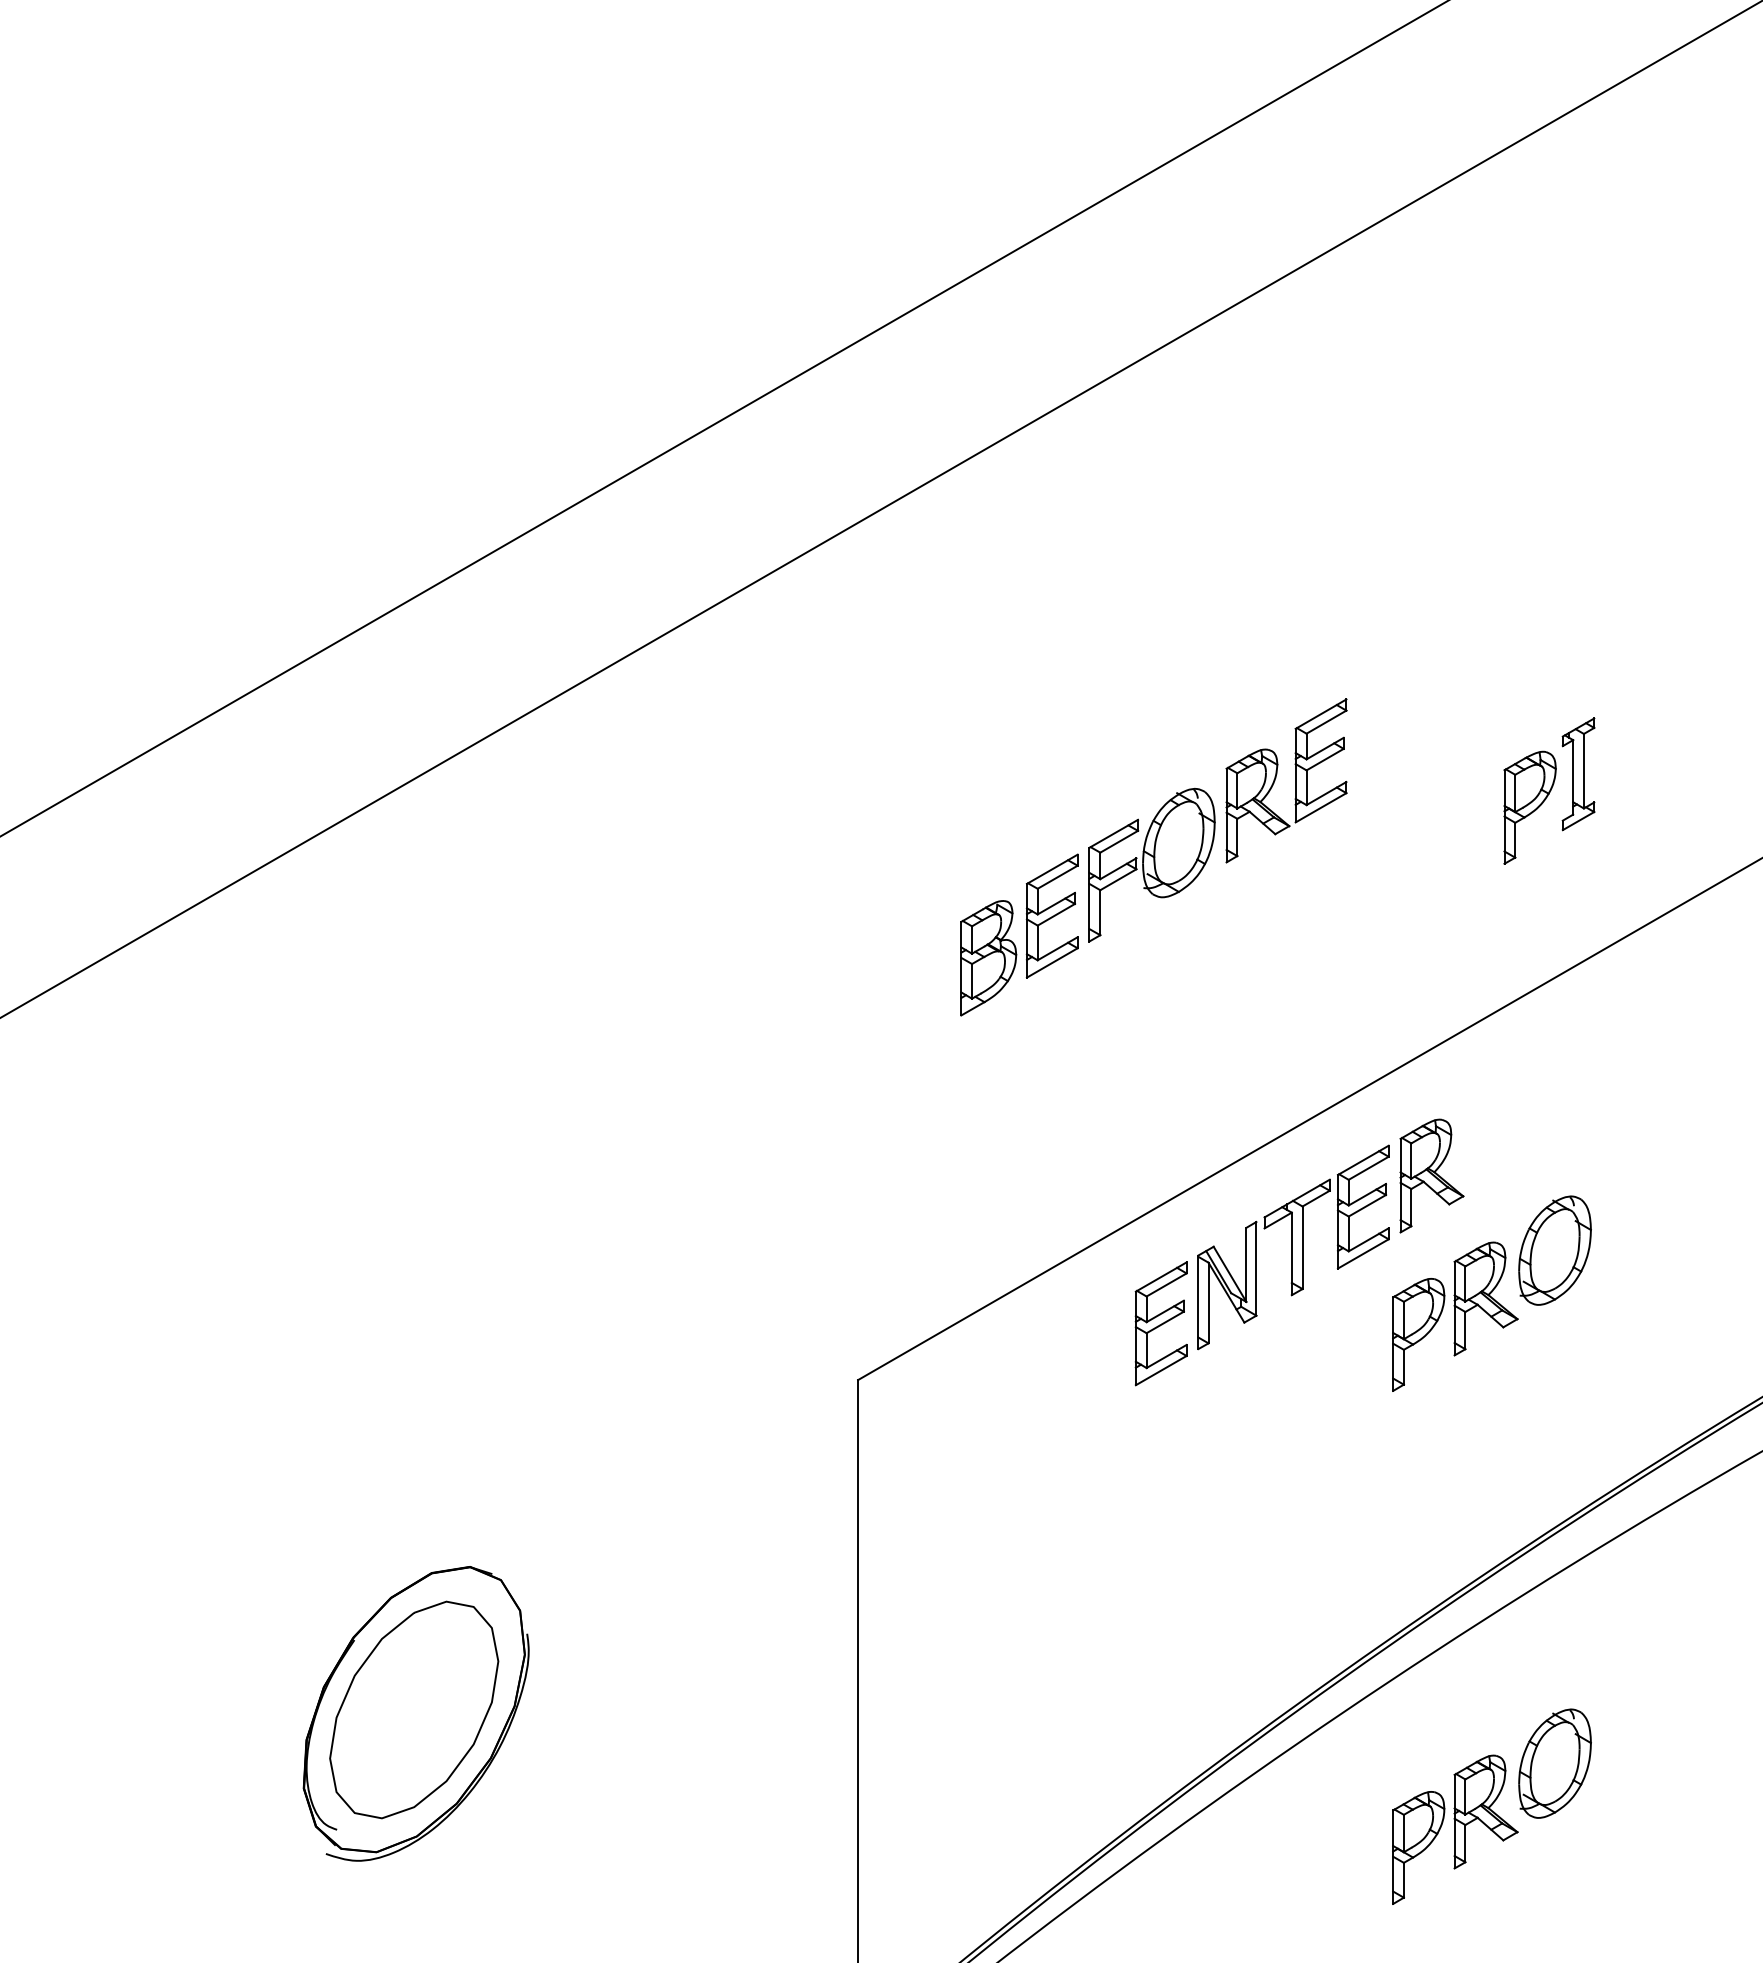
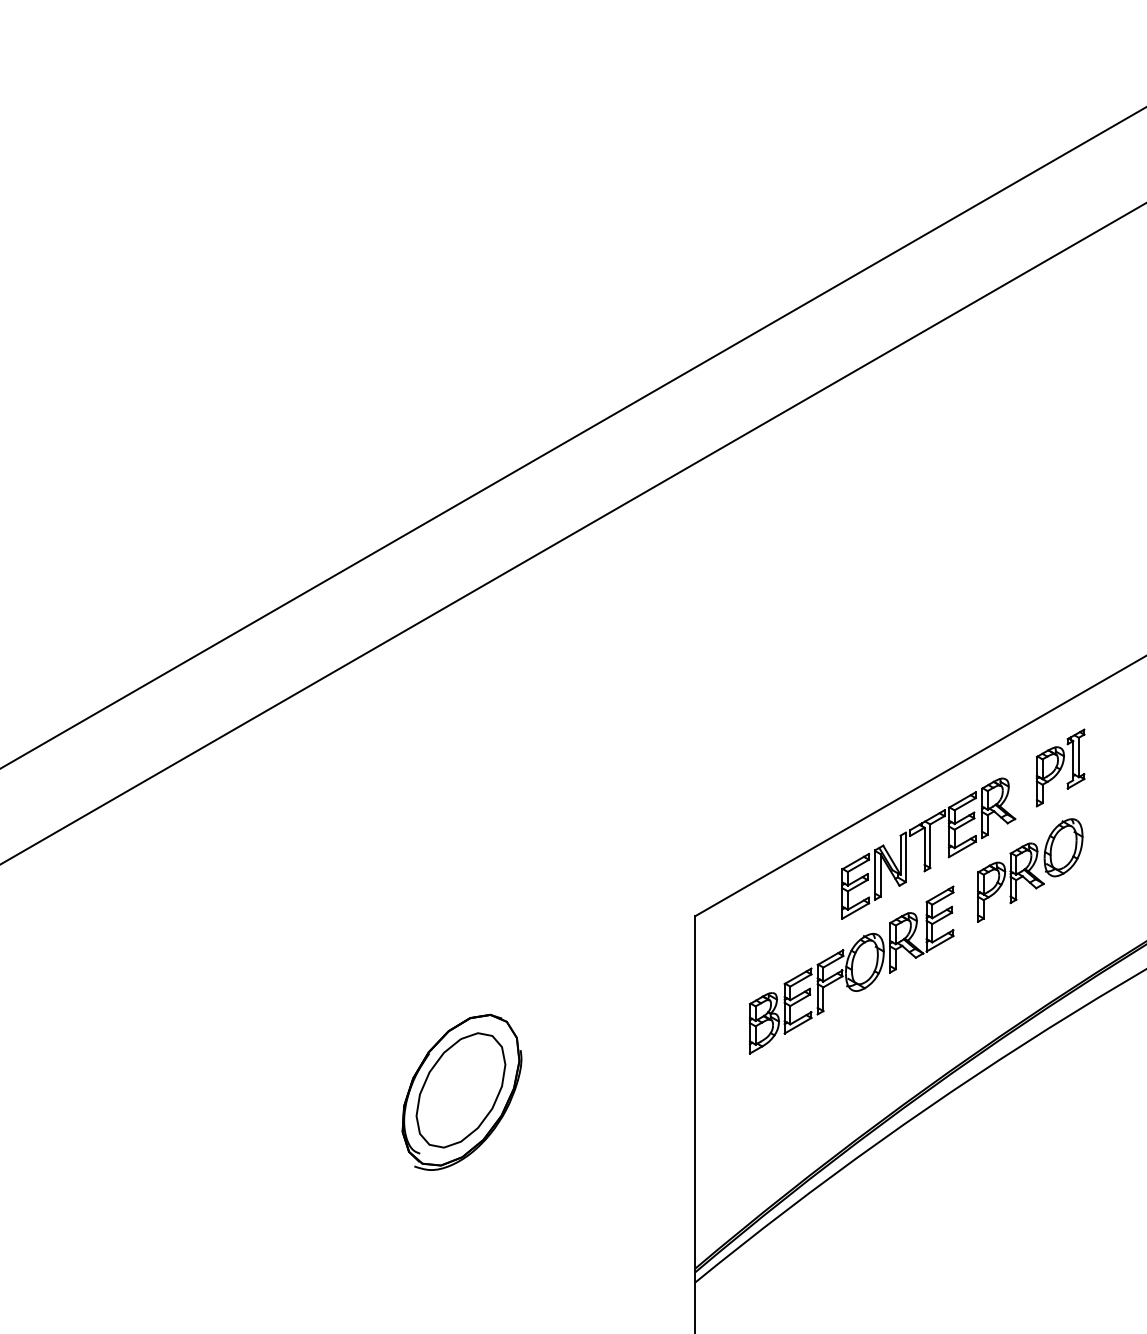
part: (1549, 790) -> (1060, 767), moved
part: (1153, 856) -> (851, 969), moved
part: (1492, 1806) -> (1030, 1141), removed

